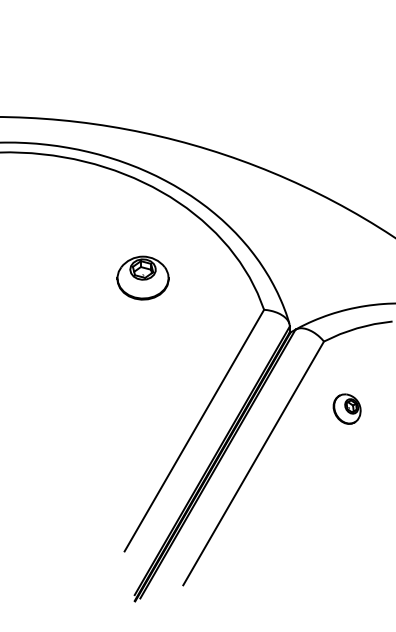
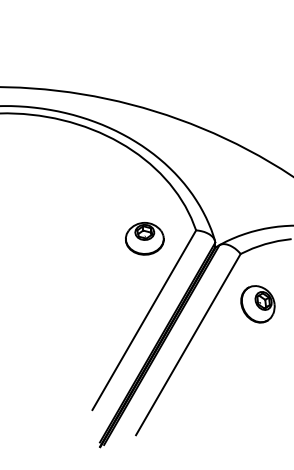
part: (142, 277) -> (144, 238), moved
part: (346, 408) -> (257, 303), size x1.67

